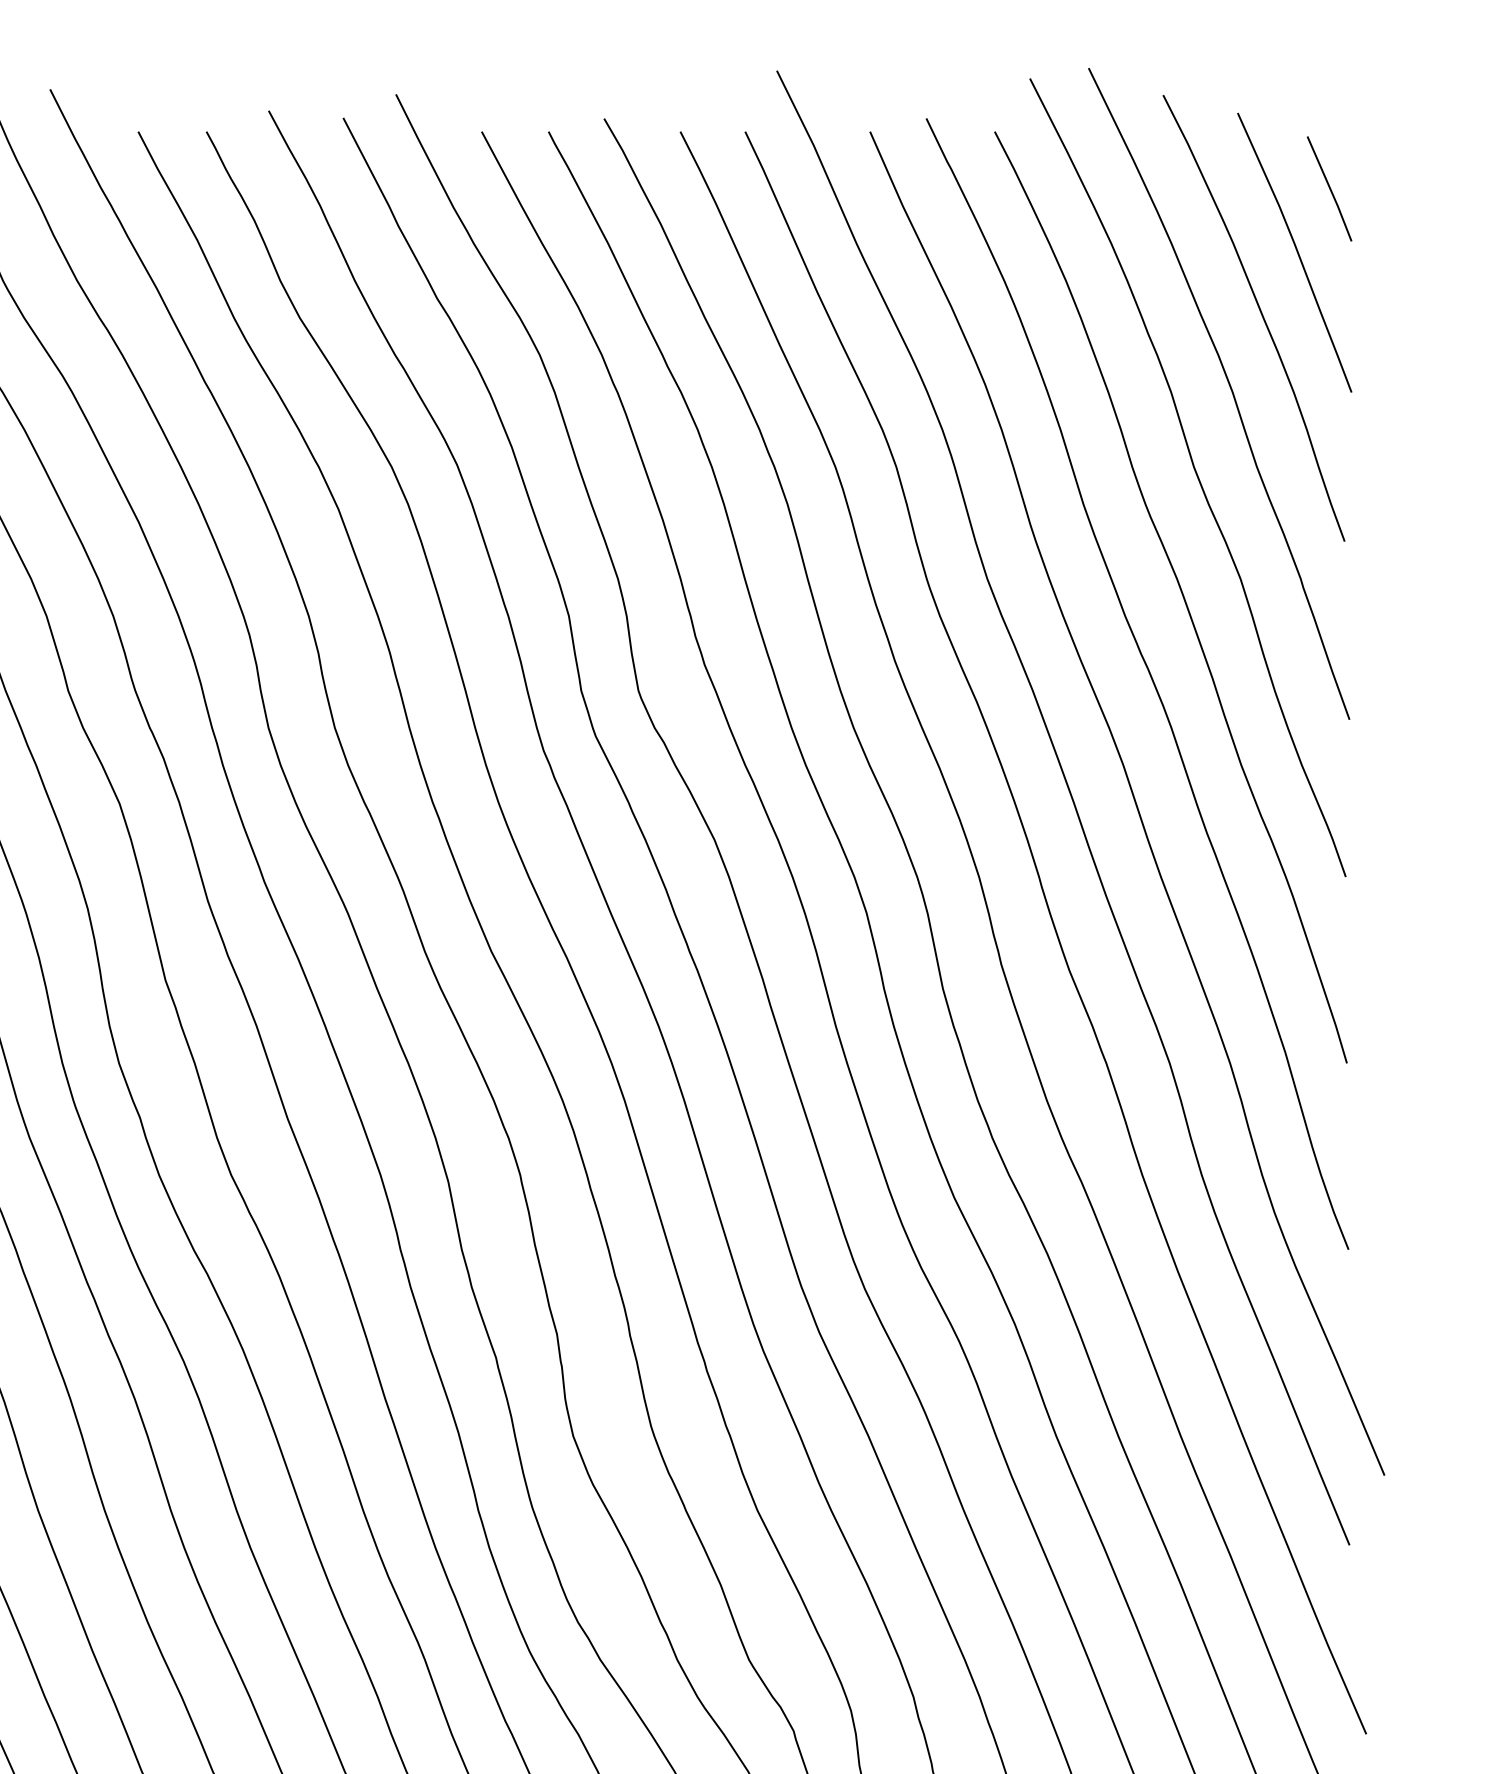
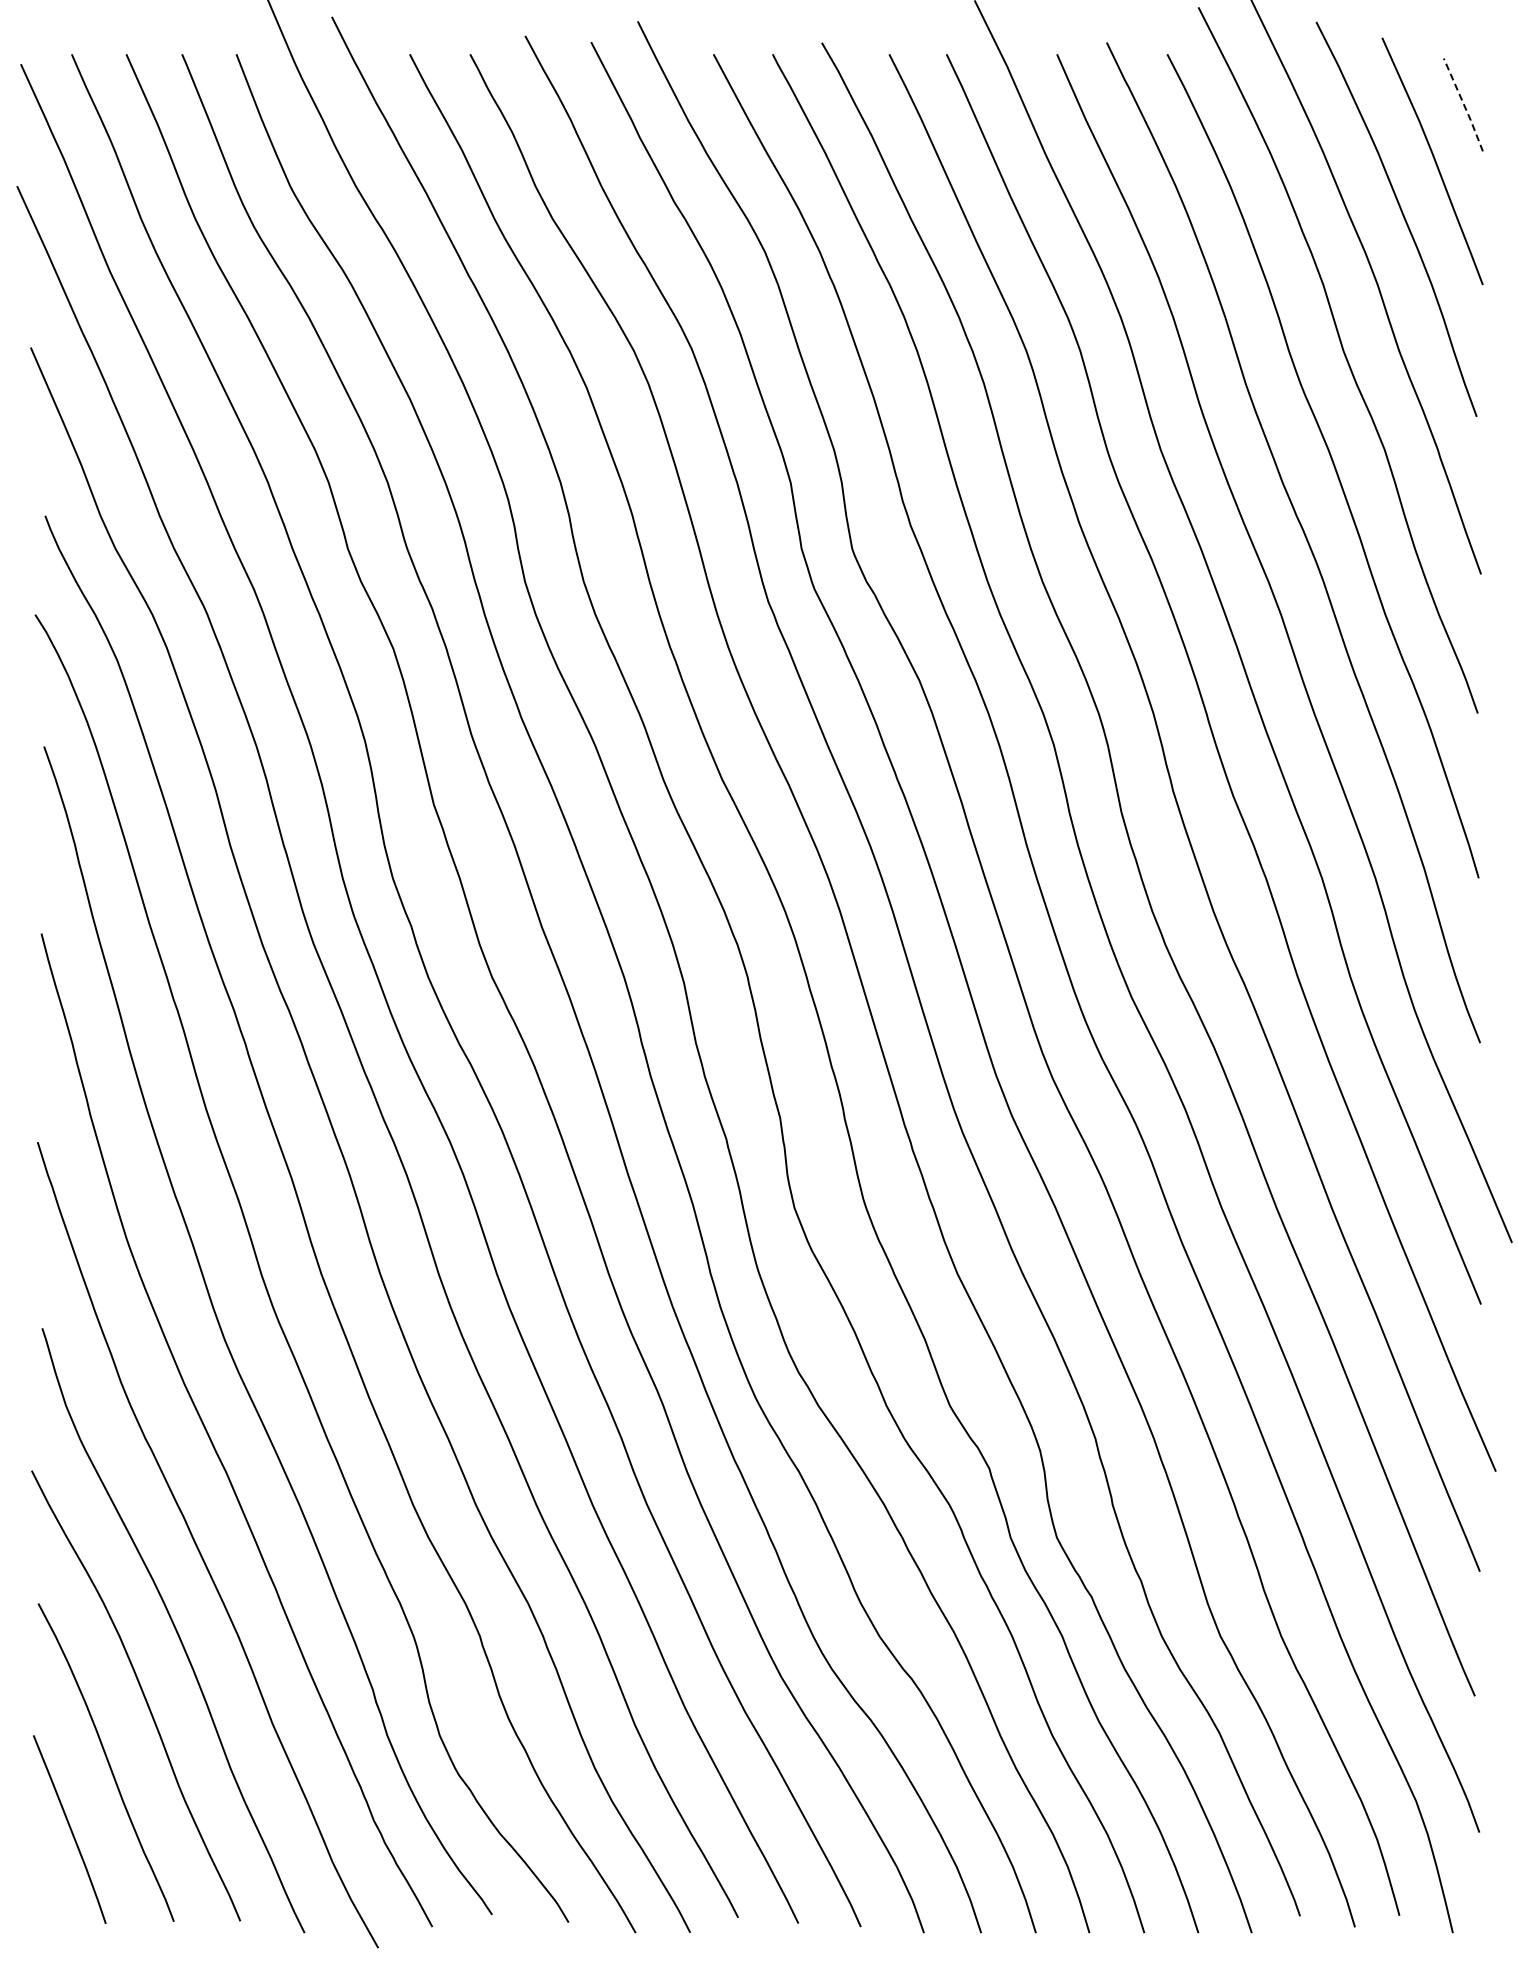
line: (1330, 188) -> (1464, 104), solid -> dashed

